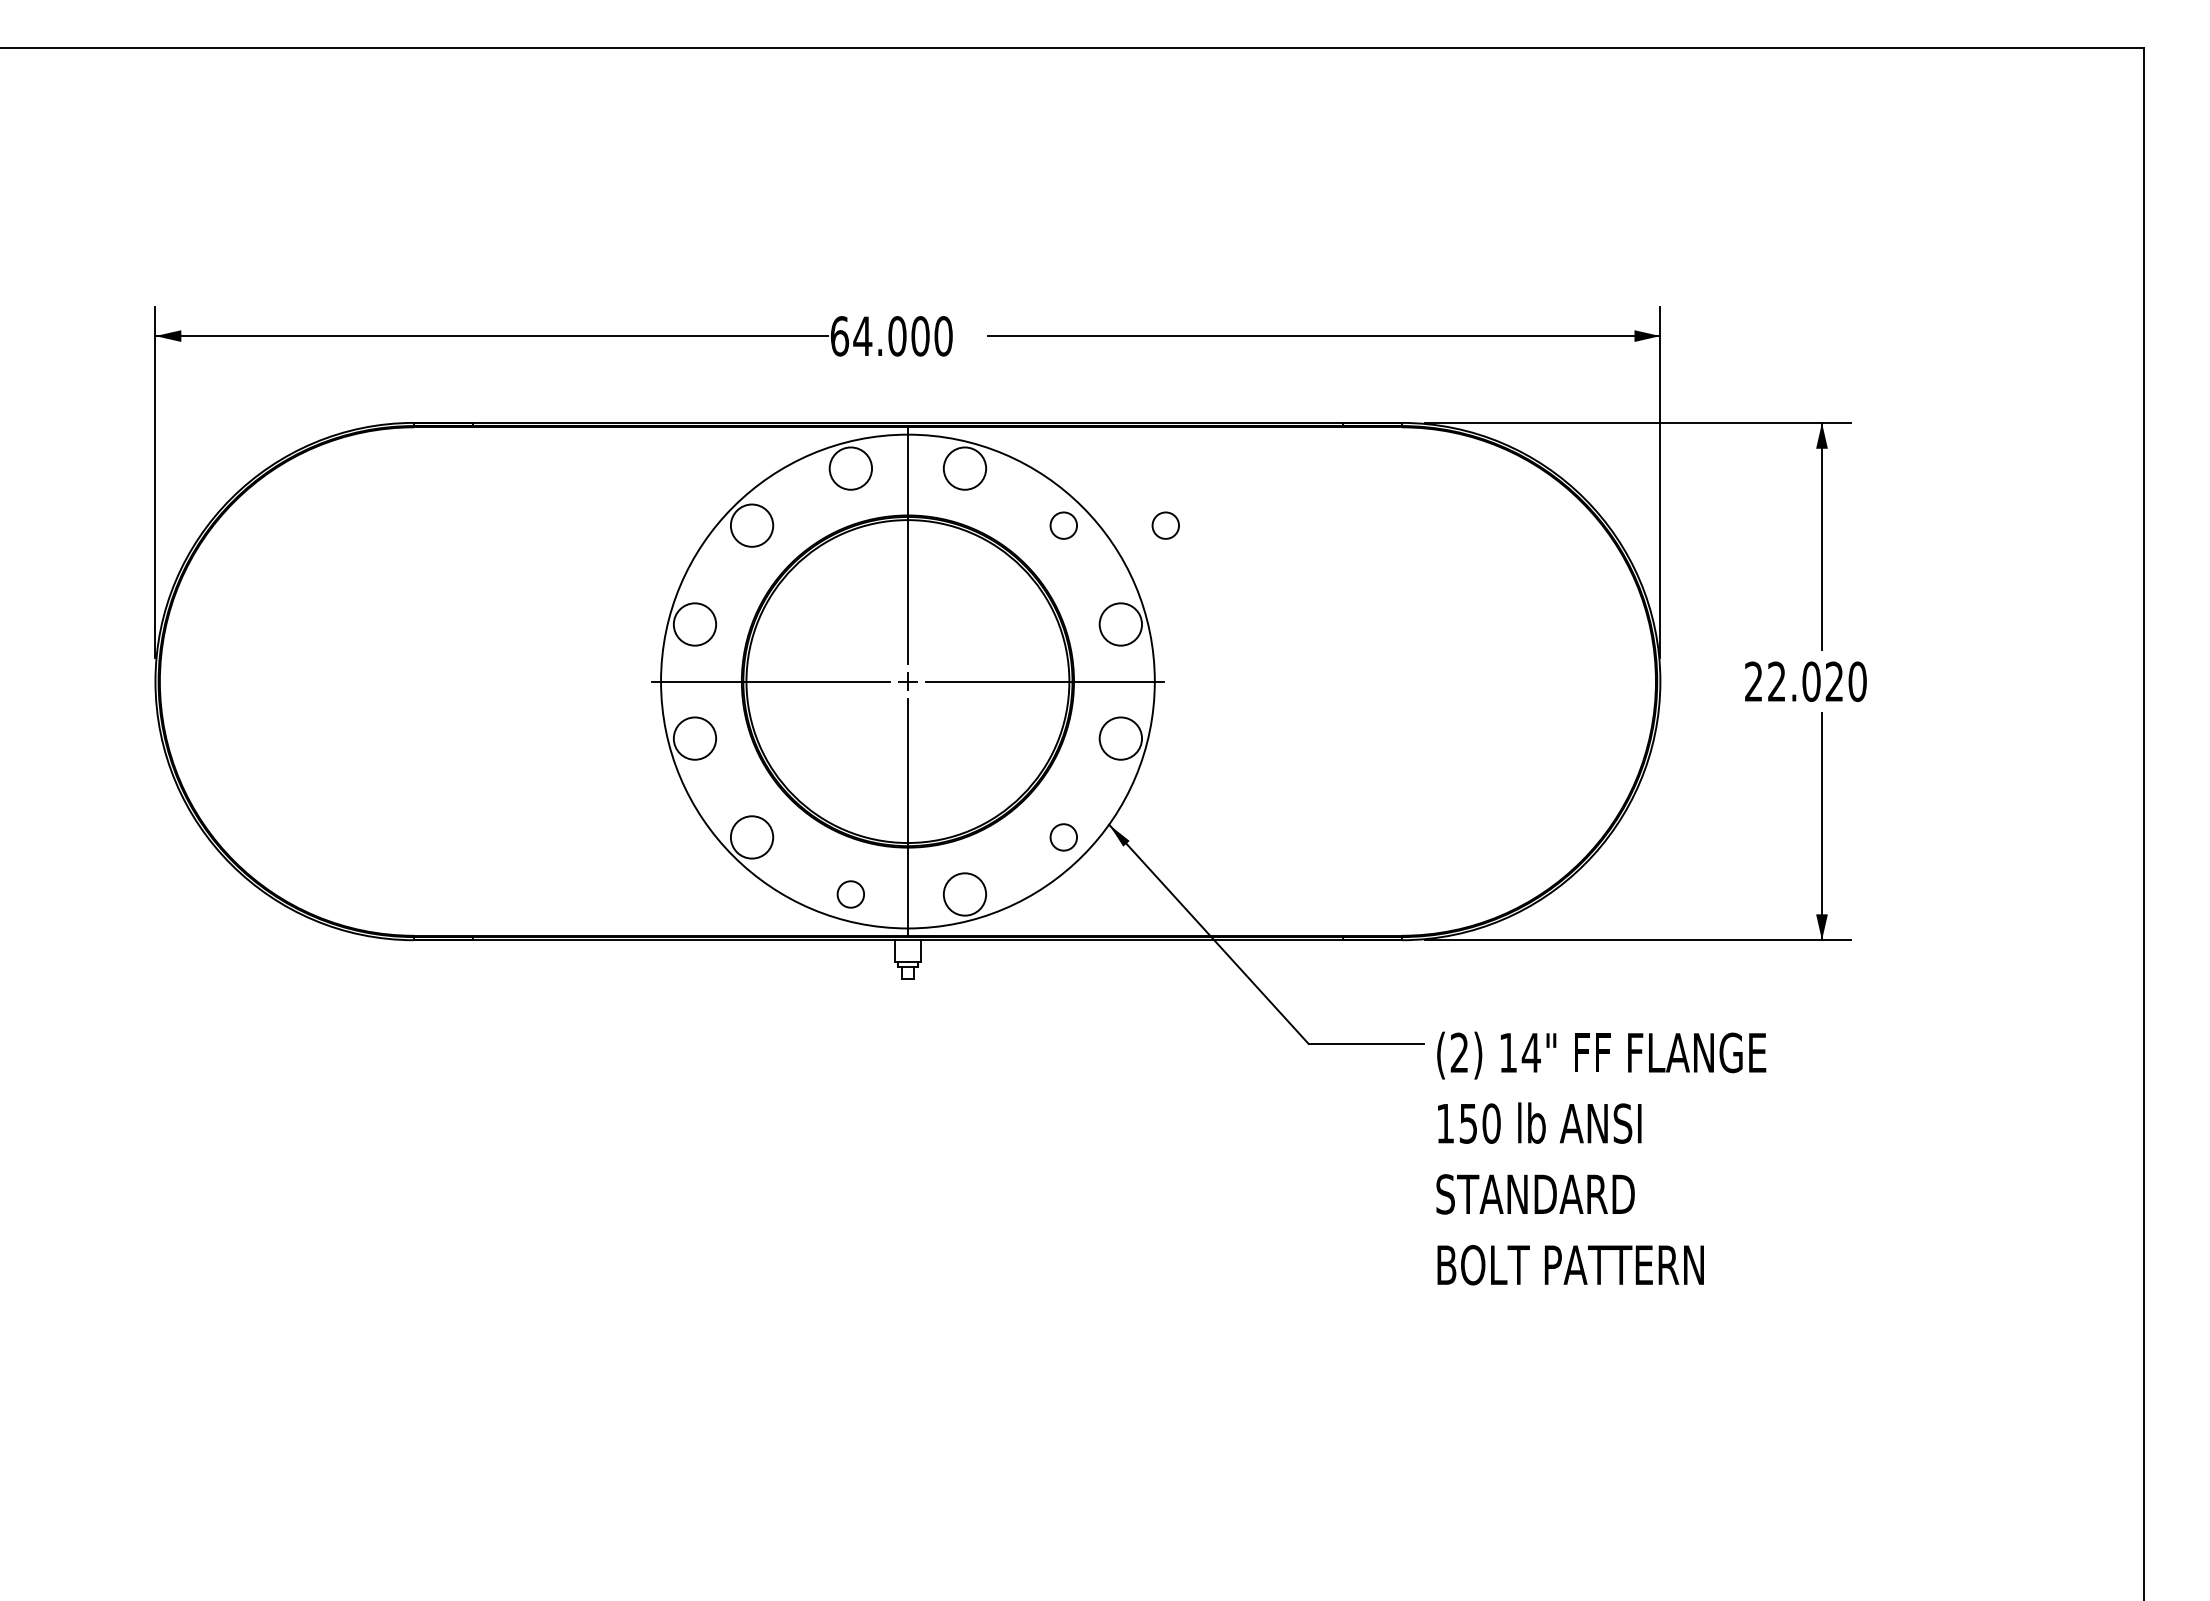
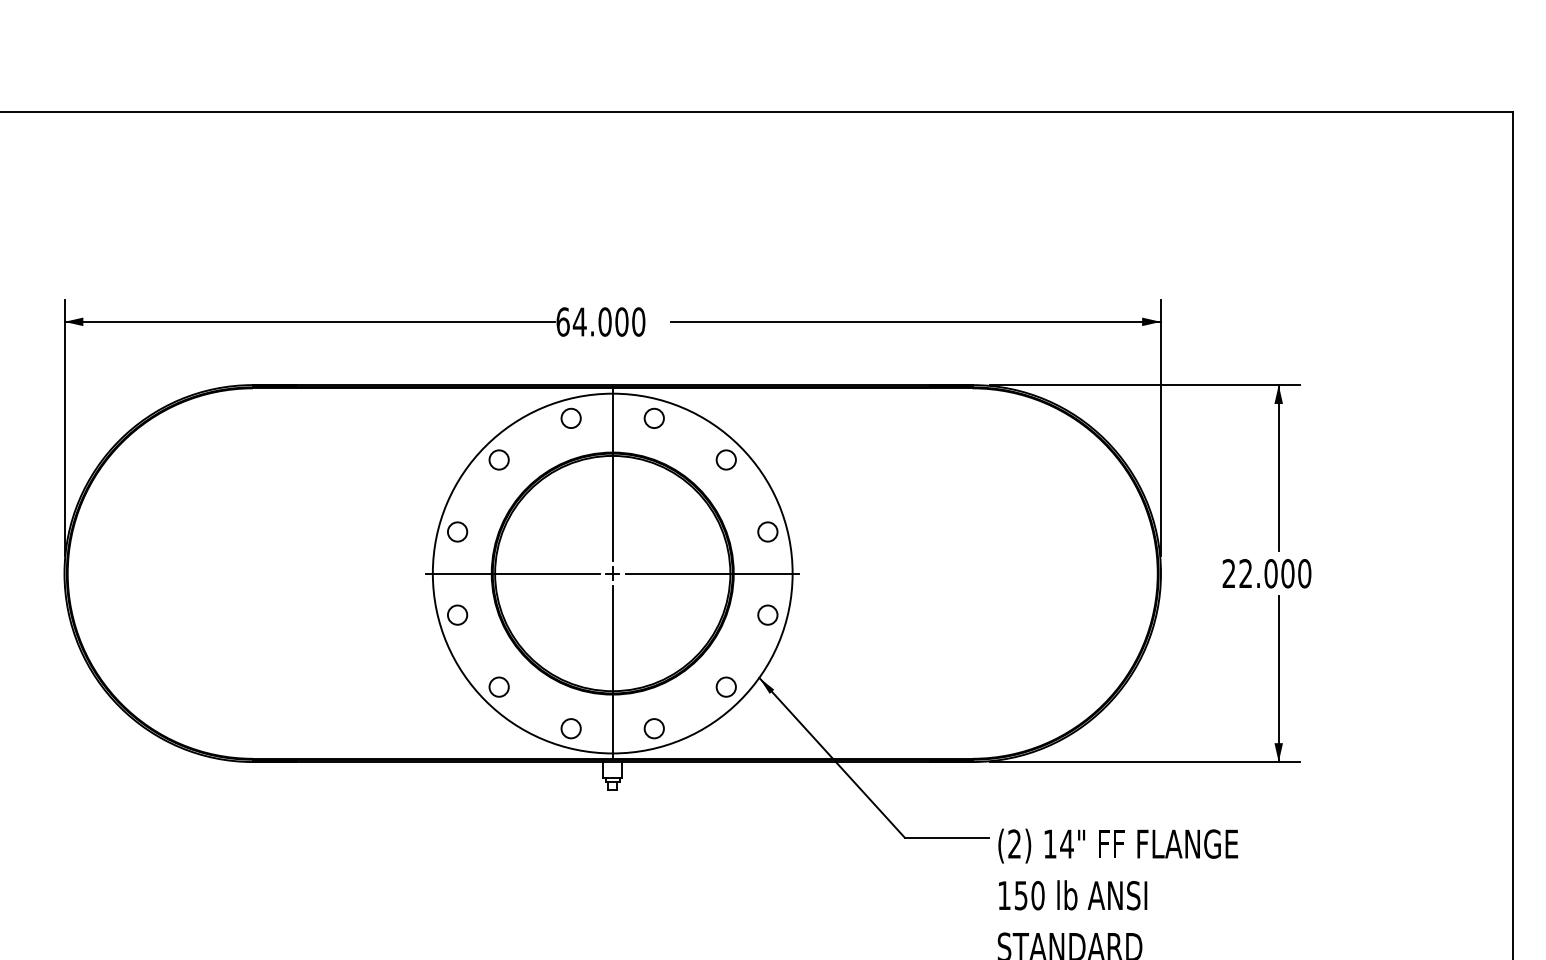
circle: (850, 468) -> (570, 418), size x0.62
circle: (964, 468) -> (653, 418), size x0.62
circle: (751, 525) -> (498, 459), size x0.62
circle: (1165, 525) -> (800, 459), removed
circle: (694, 624) -> (457, 532), size x0.62
circle: (1120, 624) -> (767, 532), size x0.62
text: (1834, 681) -> (1287, 573), 22.020 -> 22.000
circle: (694, 738) -> (457, 615), size x0.62
circle: (1120, 738) -> (767, 615), size x0.62
circle: (751, 837) -> (498, 687), size x0.62
circle: (964, 894) -> (653, 728), size x0.62

